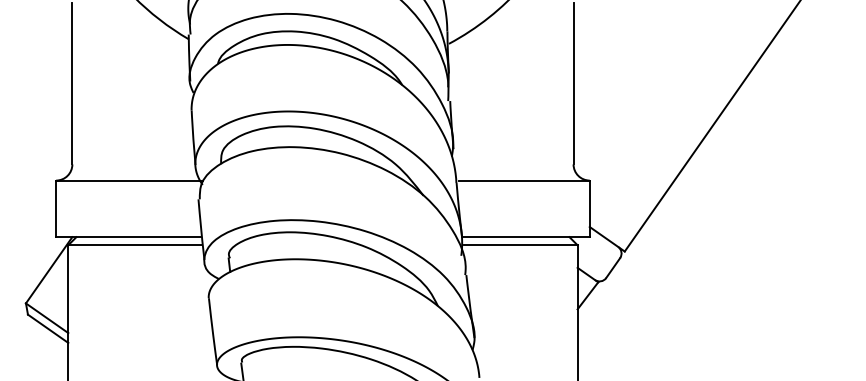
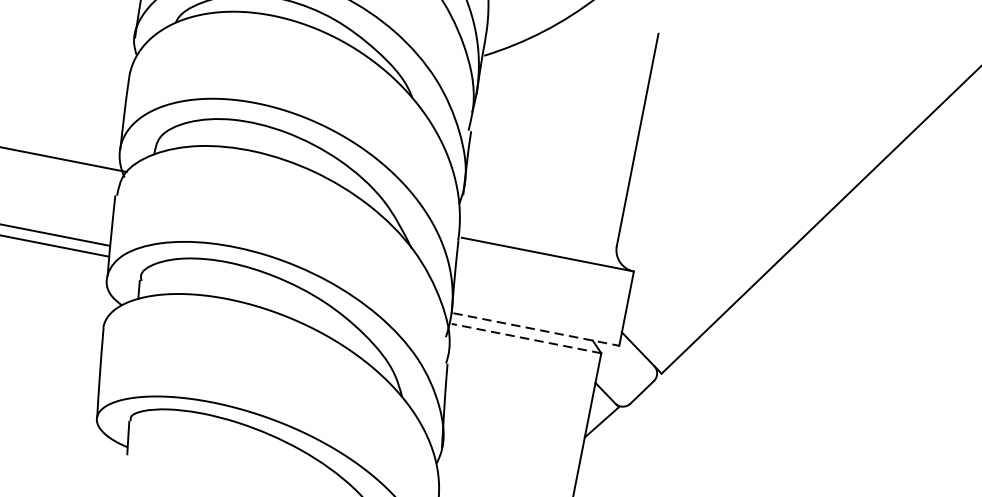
line: (527, 237) -> (537, 330), solid -> dashed
line: (520, 245) -> (526, 338), solid -> dashed

